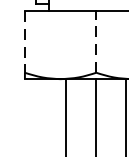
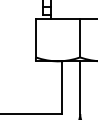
line: (96, 40) -> (80, 37), dashed -> solid
line: (24, 42) -> (35, 38), dashed -> solid

